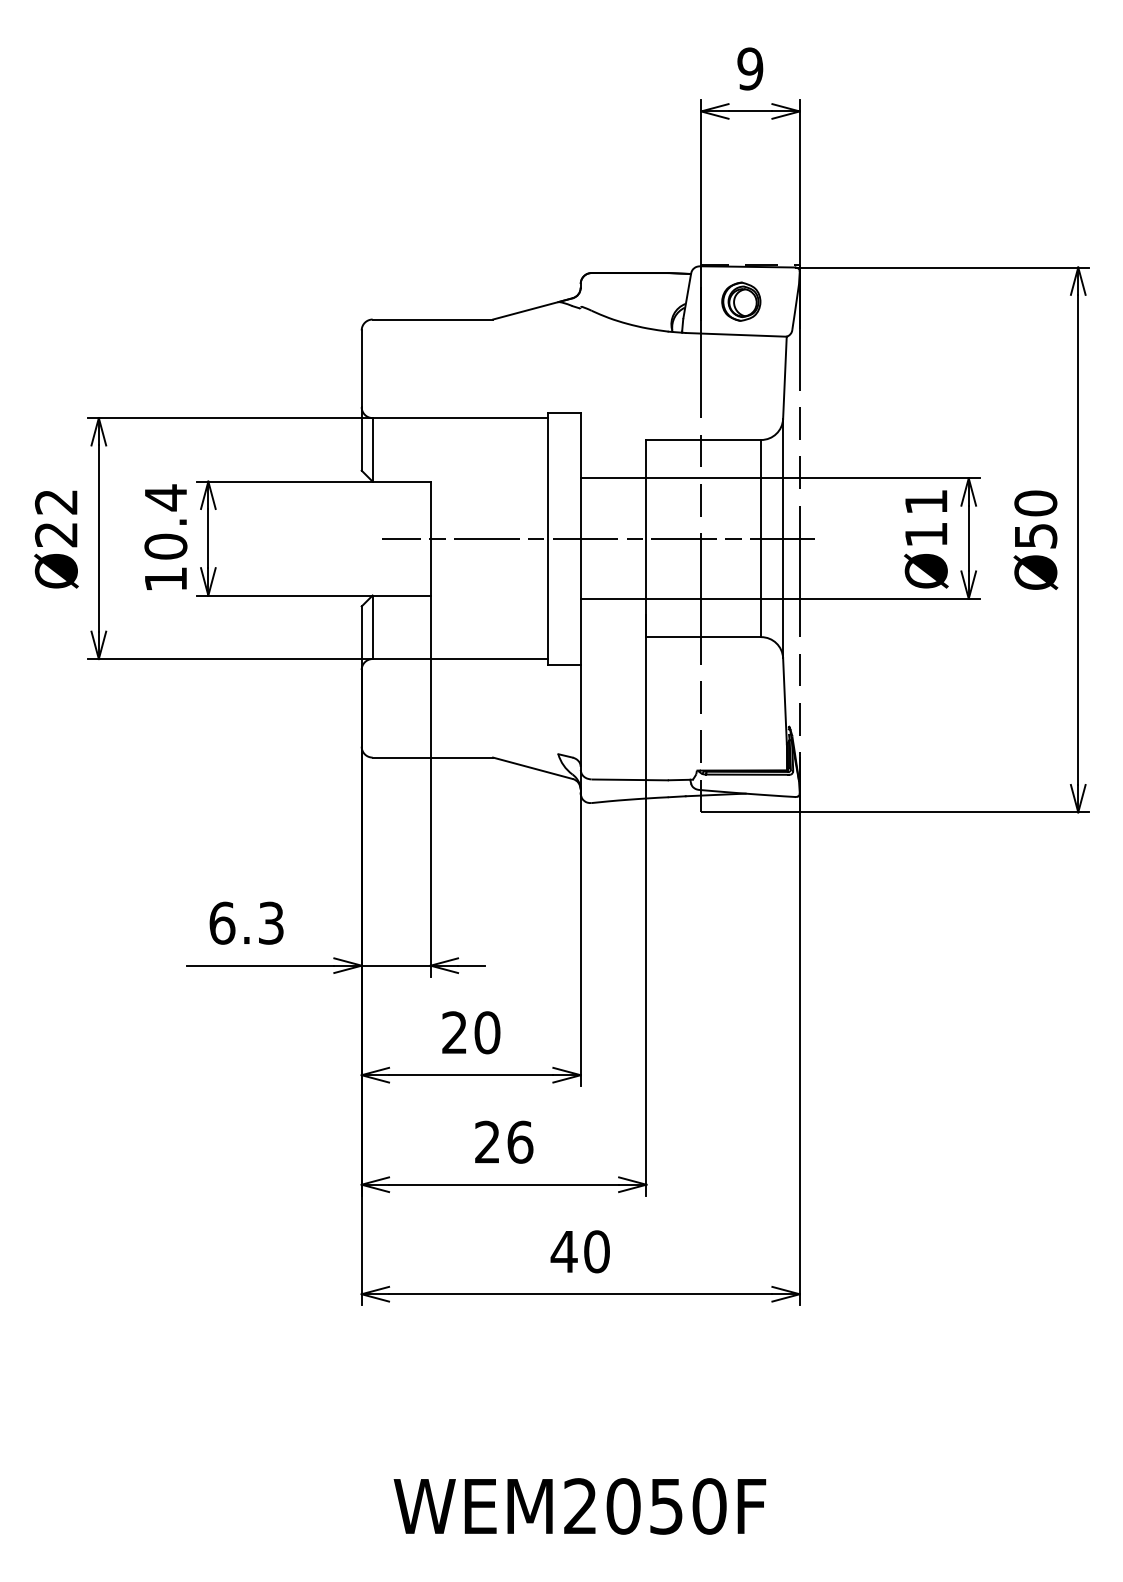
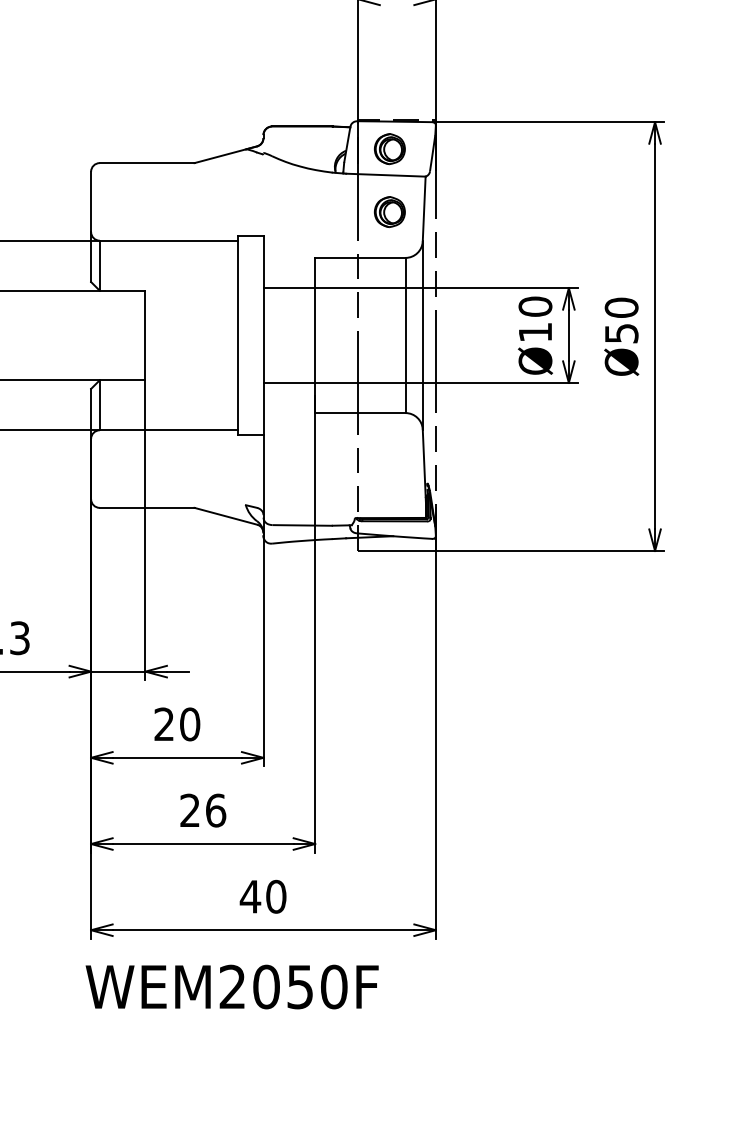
part: (741, 381) -> (390, 211), added
text: (925, 501) -> (534, 306), Ø11 -> Ø10
line: (598, 538) -> (277, 335), removed
text: (579, 1506) -> (231, 987), moved

